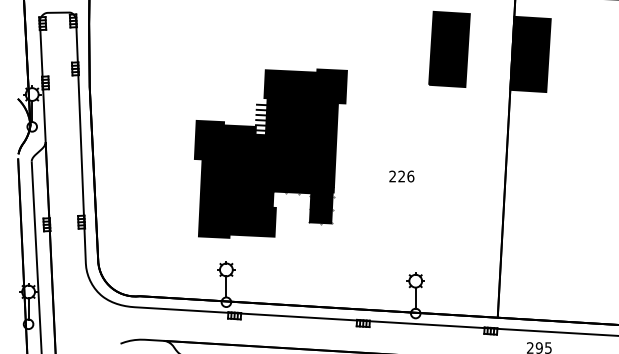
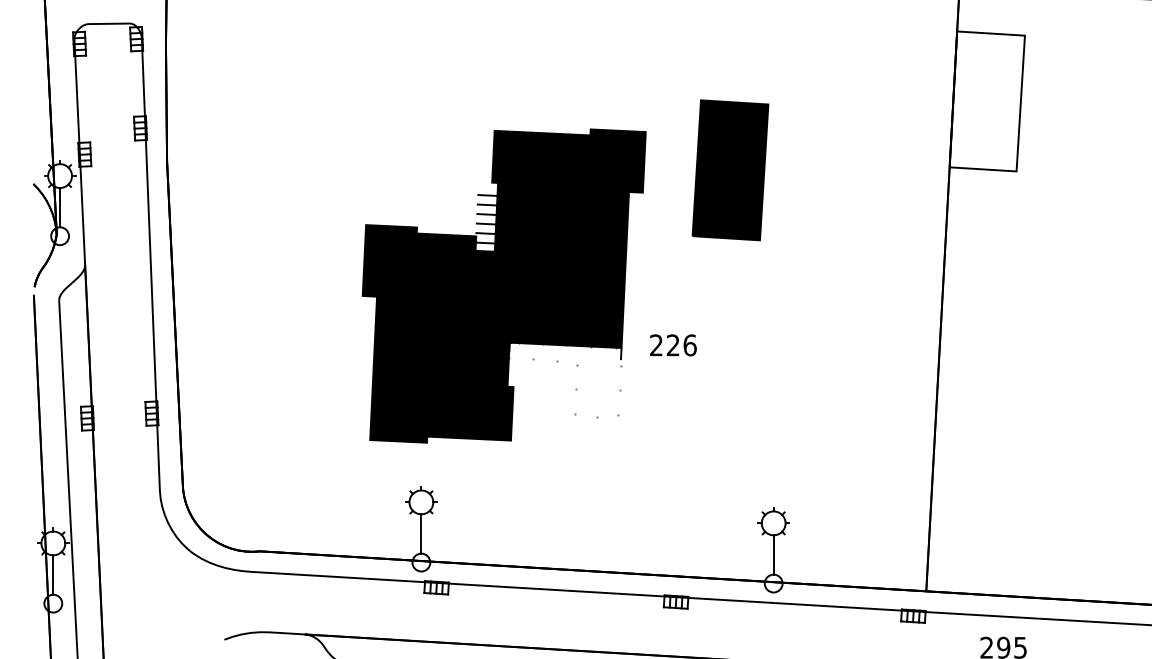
part: (449, 48) -> (730, 168), moved
fill: (530, 54) -> (987, 101), removed
text: (401, 176) -> (672, 345), moved
fill: (303, 204) -> (564, 380), removed

